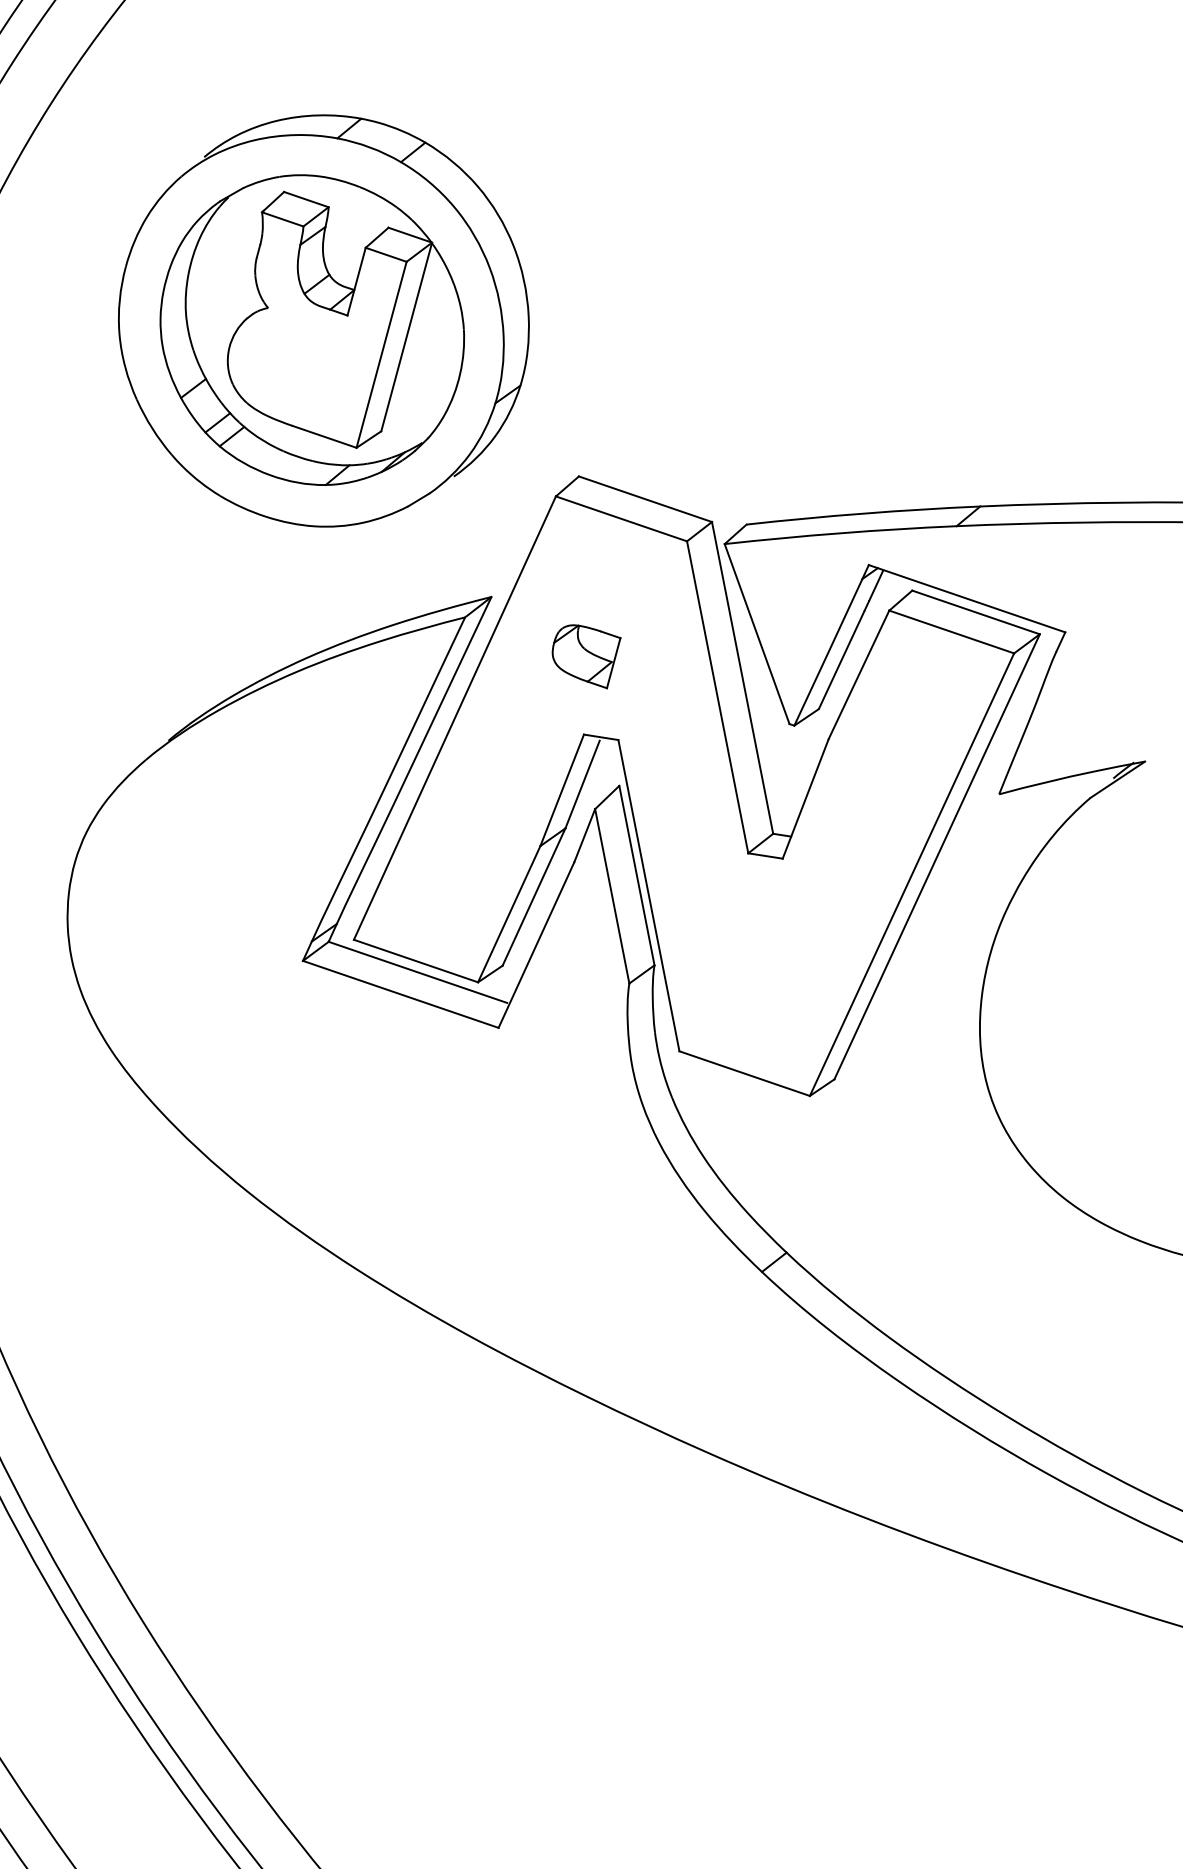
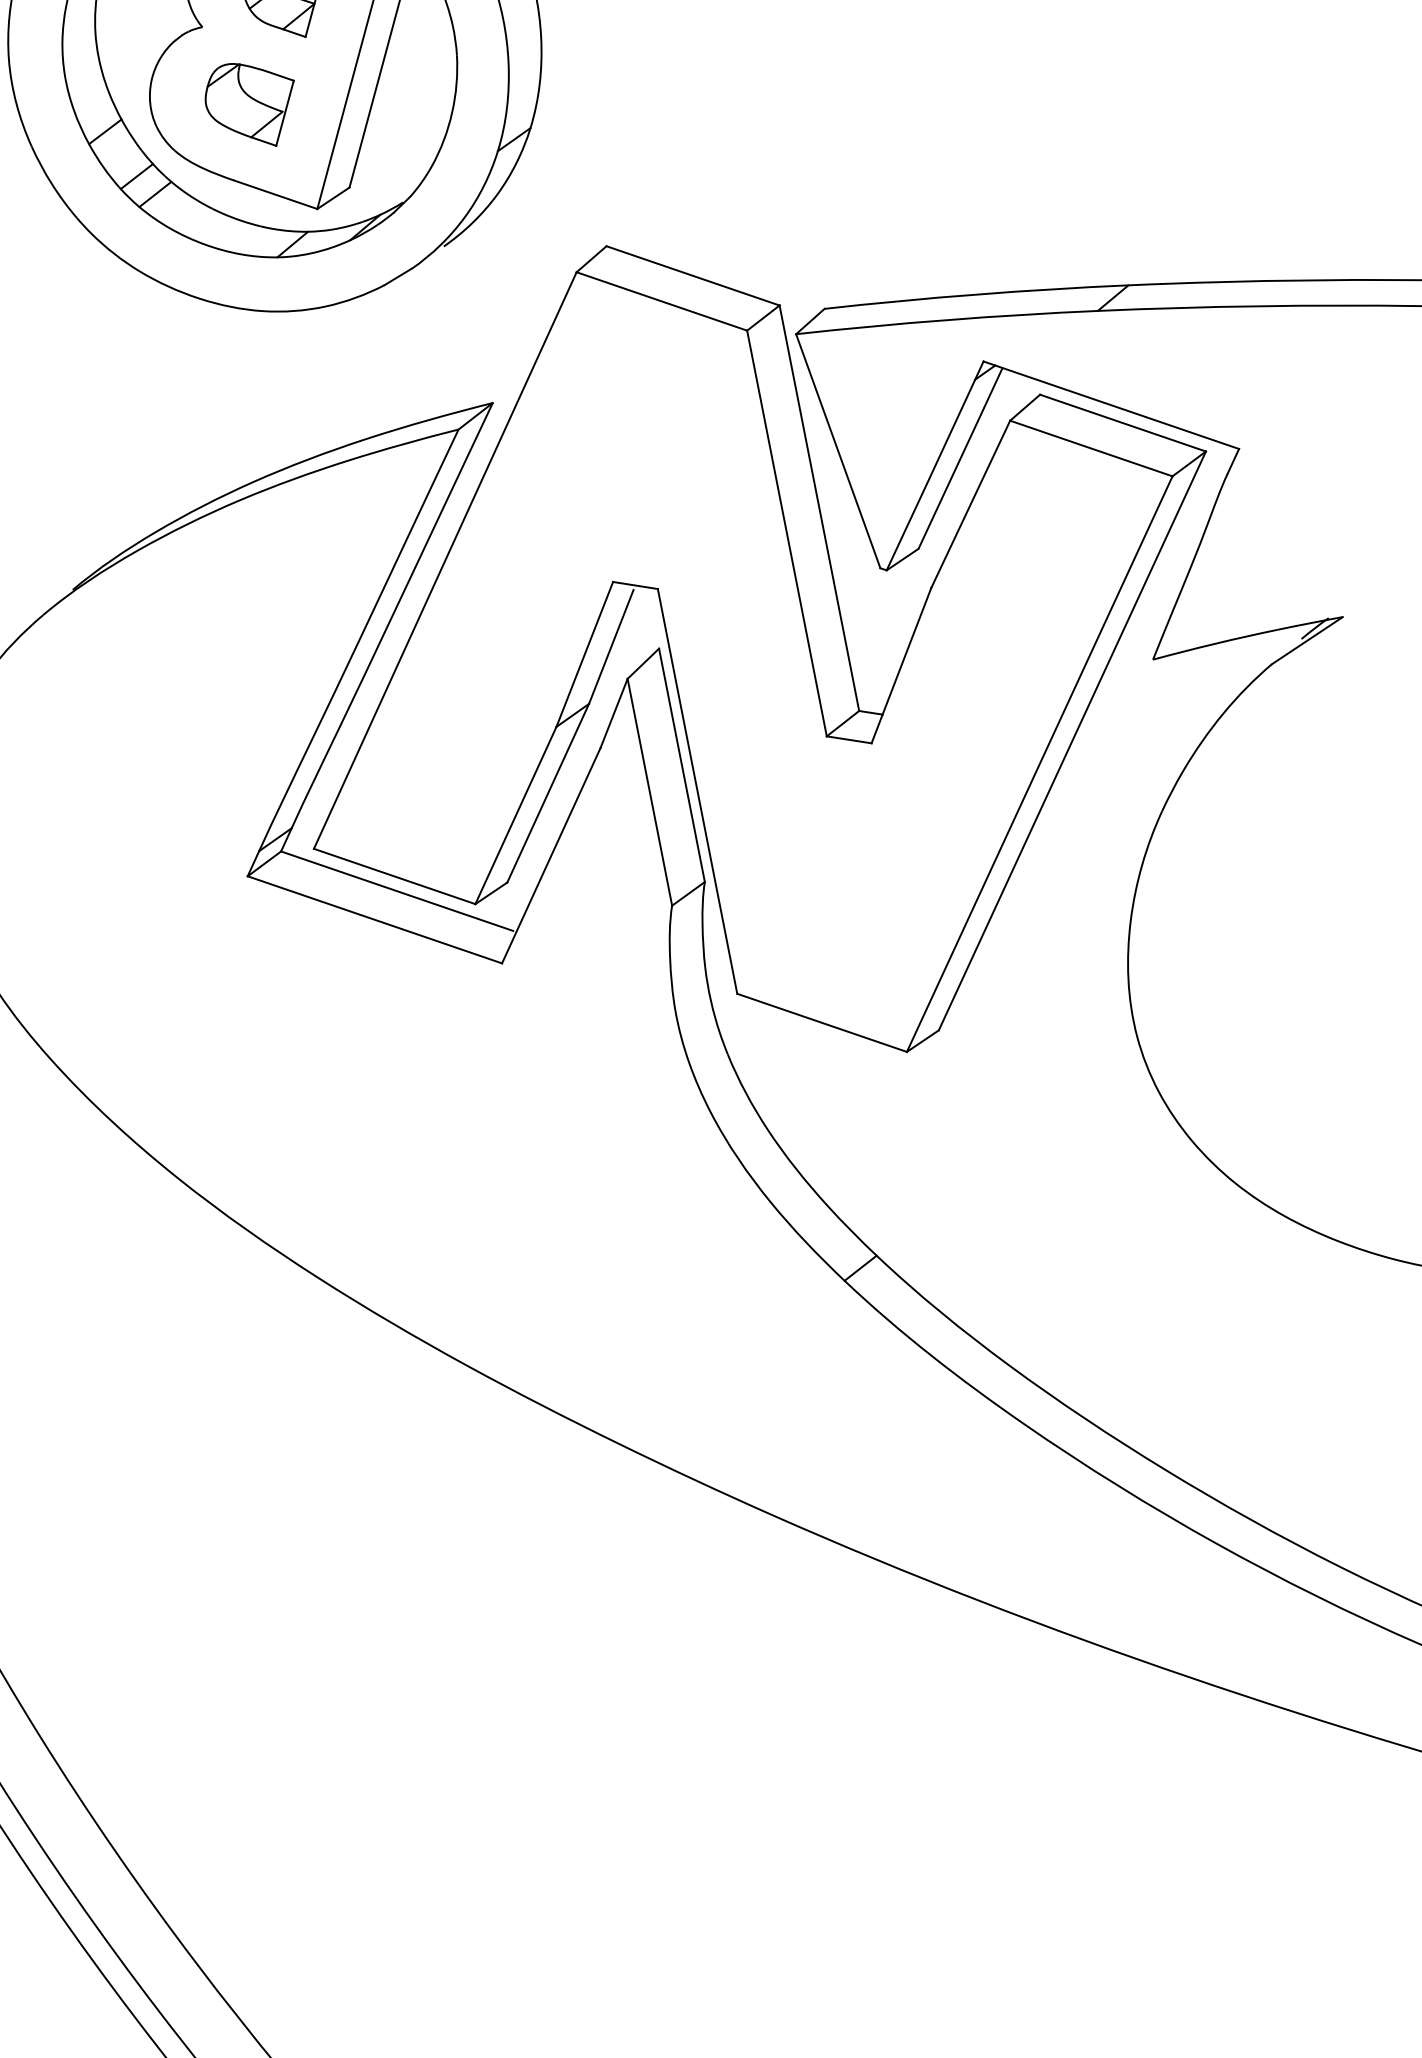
part: (586, 656) -> (249, 104), moved

